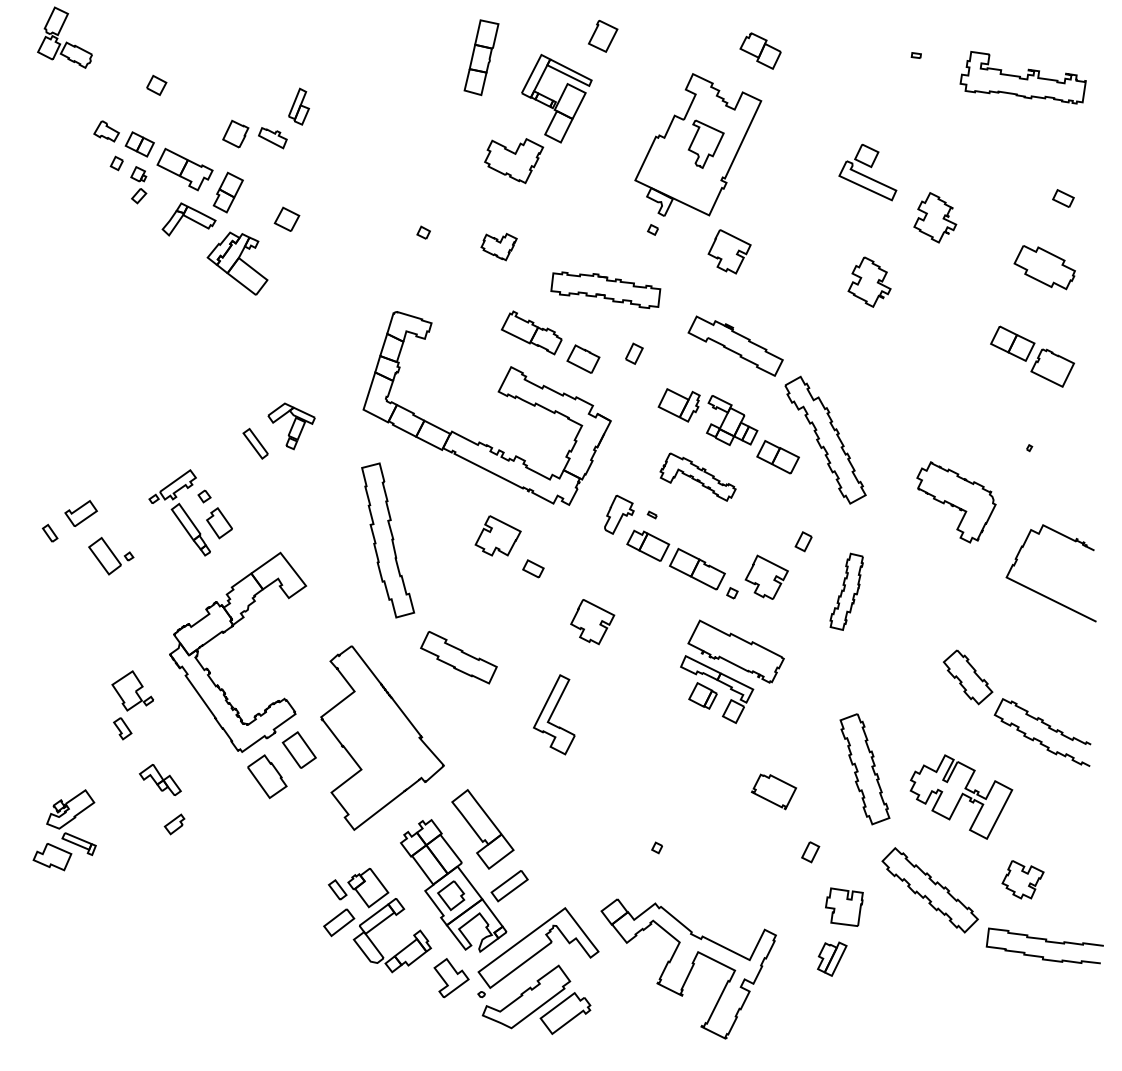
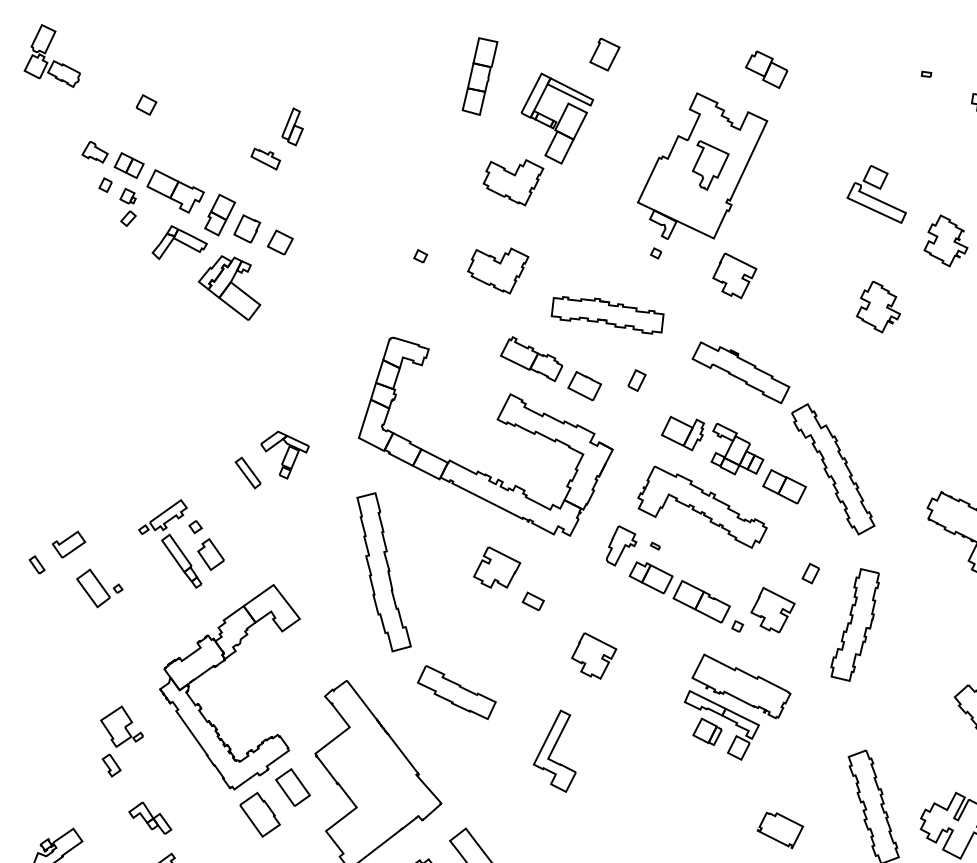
part: (235, 133) -> (246, 228), moved
part: (498, 246) -> (497, 270), size x1.67
part: (697, 476) -> (701, 506), size x1.67
part: (846, 591) -> (854, 624), size x1.43

